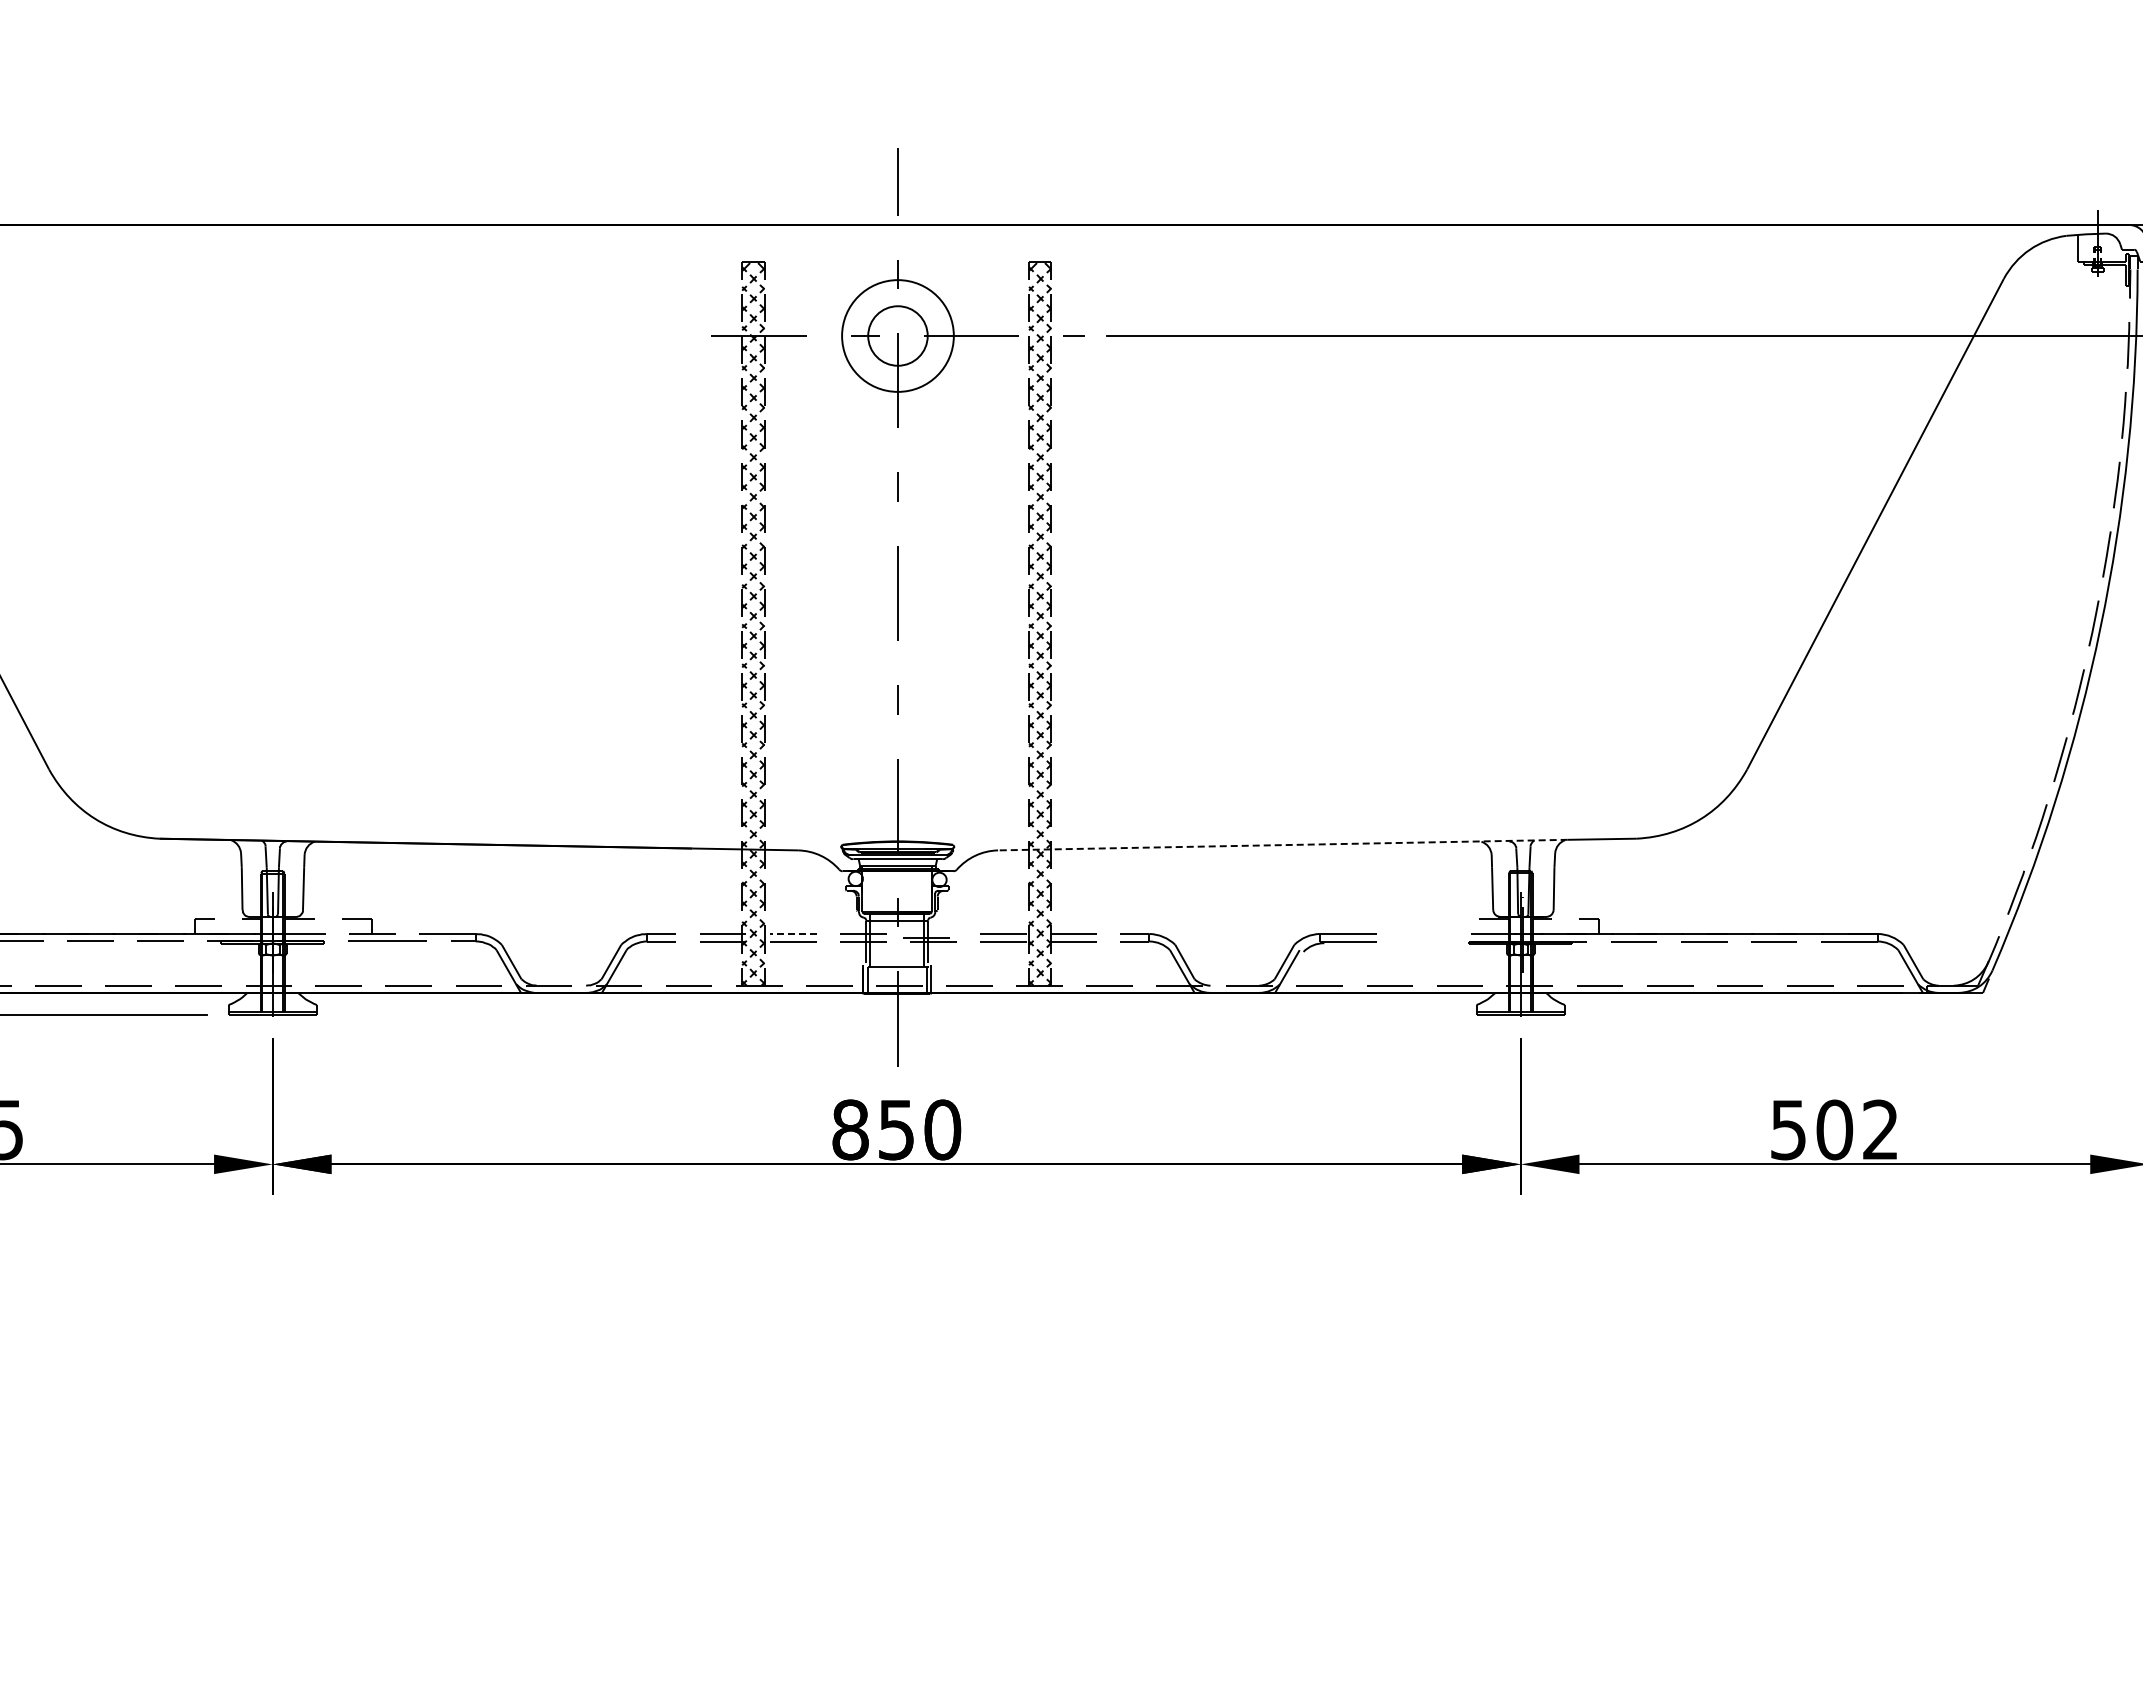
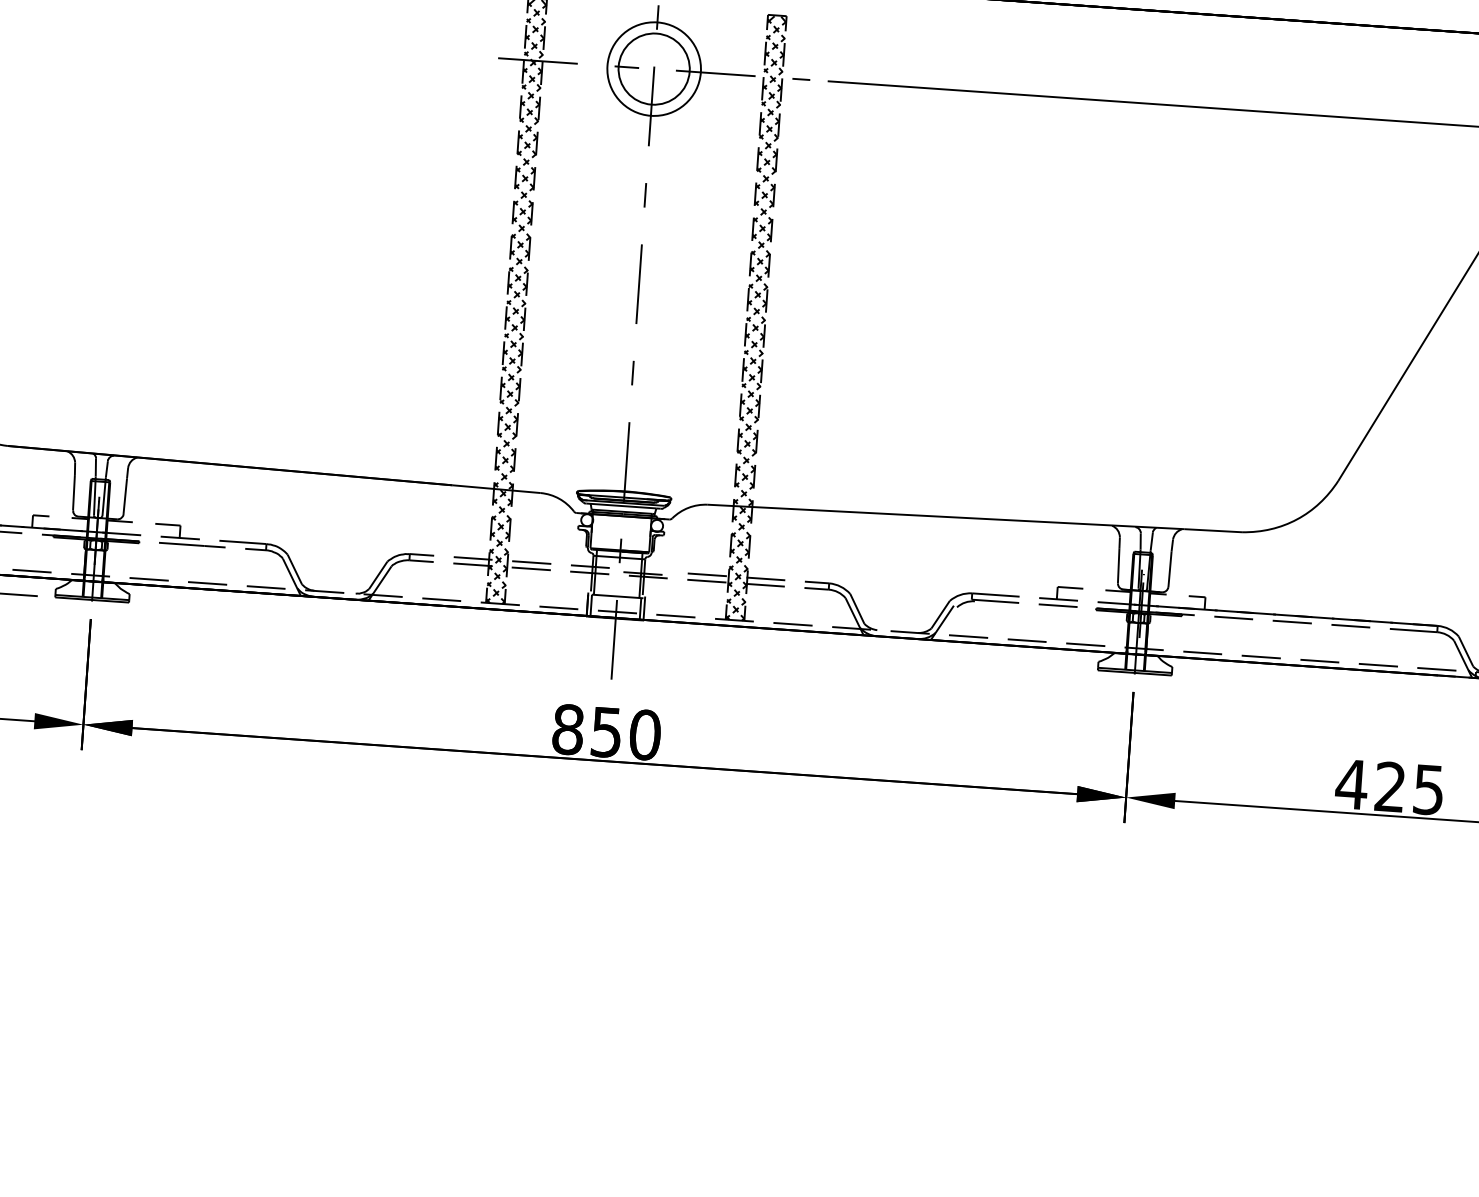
circle: (897, 335) -> (653, 68), size x1.43
line: (1282, 845) -> (945, 517), dashed -> solid
part: (1426, 930) -> (1061, 596), added
line: (792, 933) -> (531, 562), dashed -> solid
text: (1833, 1129) -> (1389, 786), 502 -> 425

